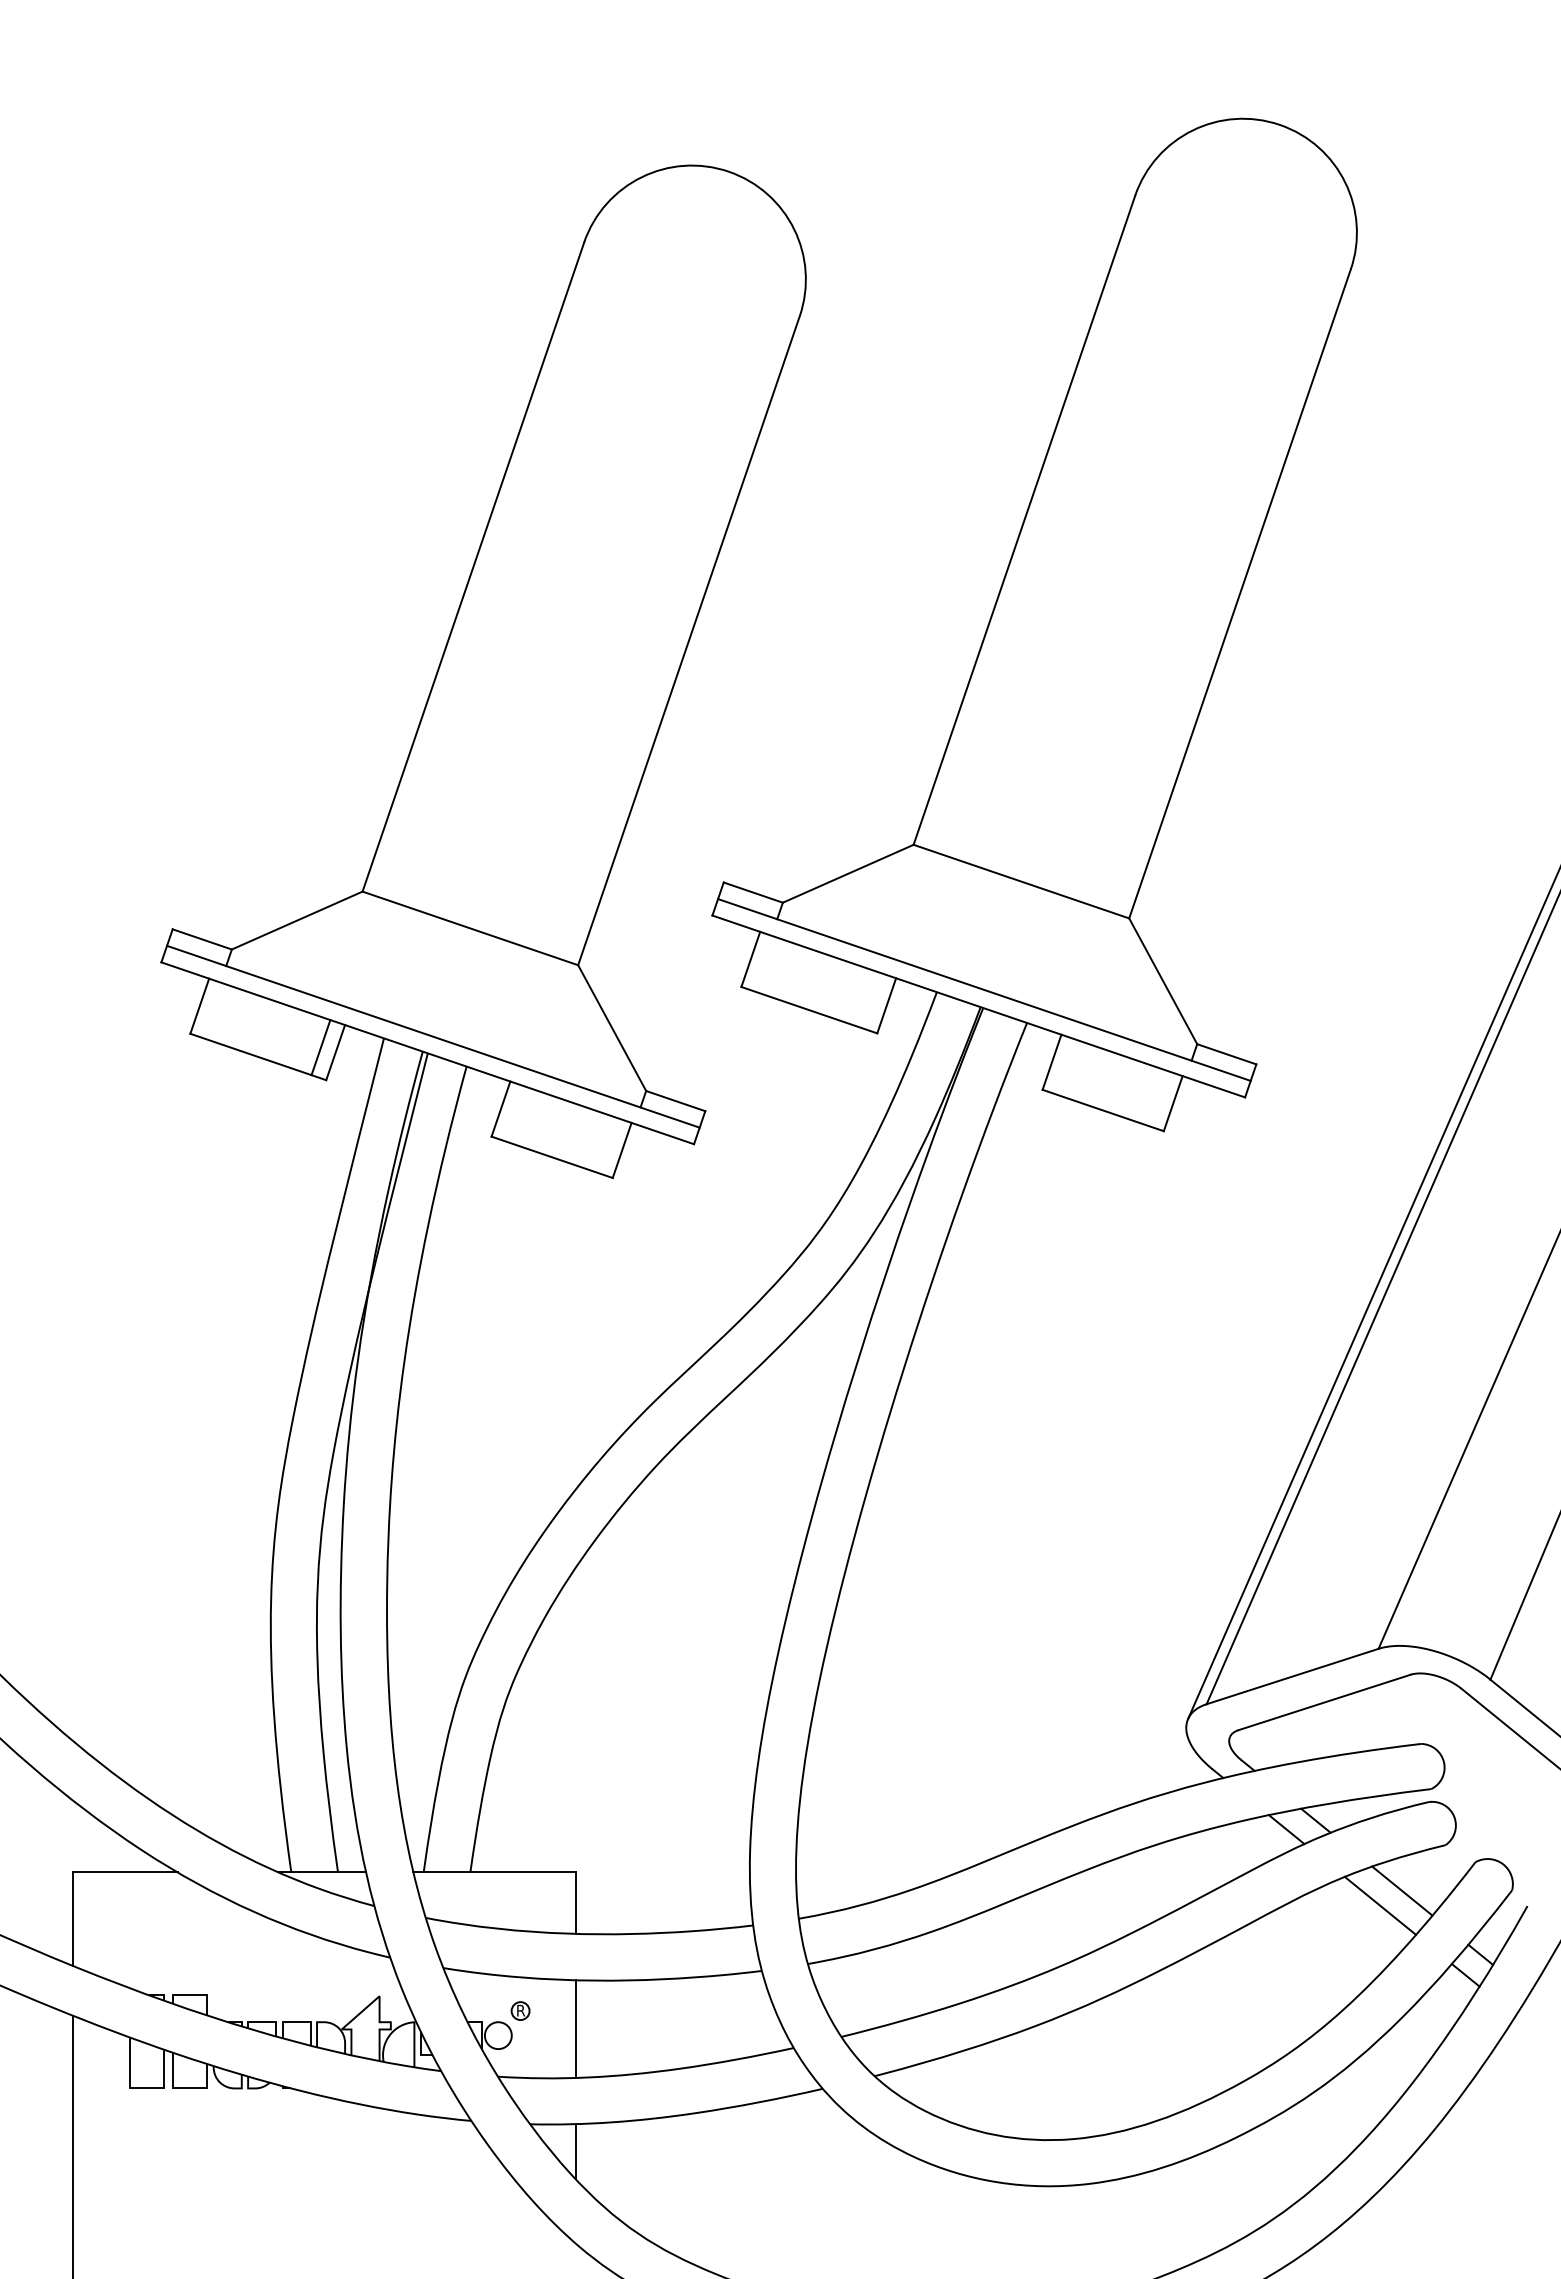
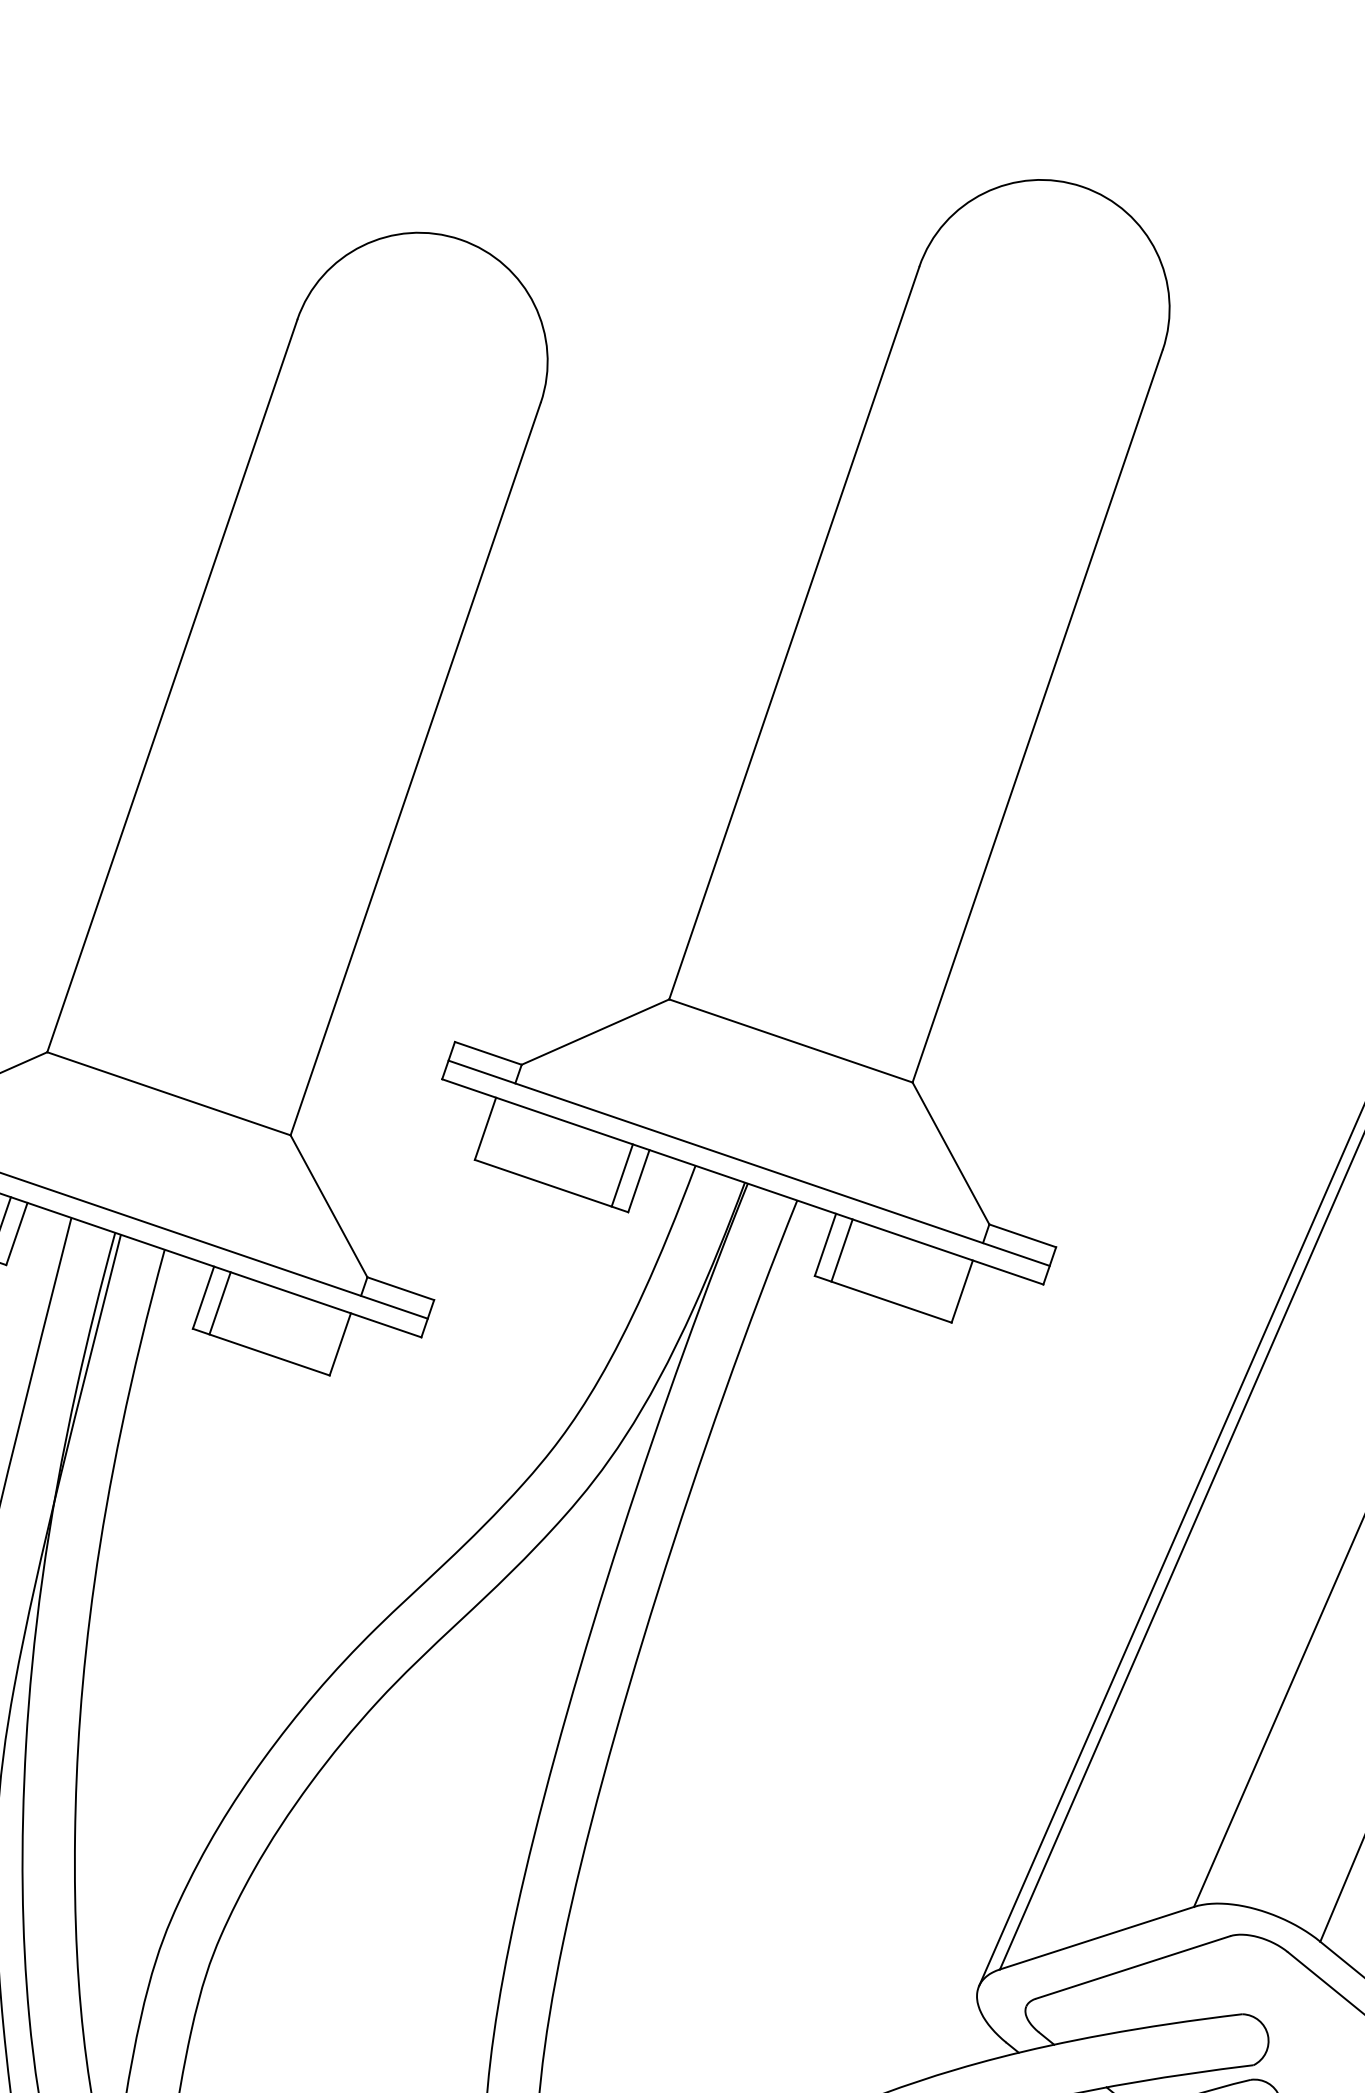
line: (871, 1000) -> (621, 1175), added
line: (1066, 1066) -> (841, 1249), added
line: (515, 1113) -> (219, 1302), added

